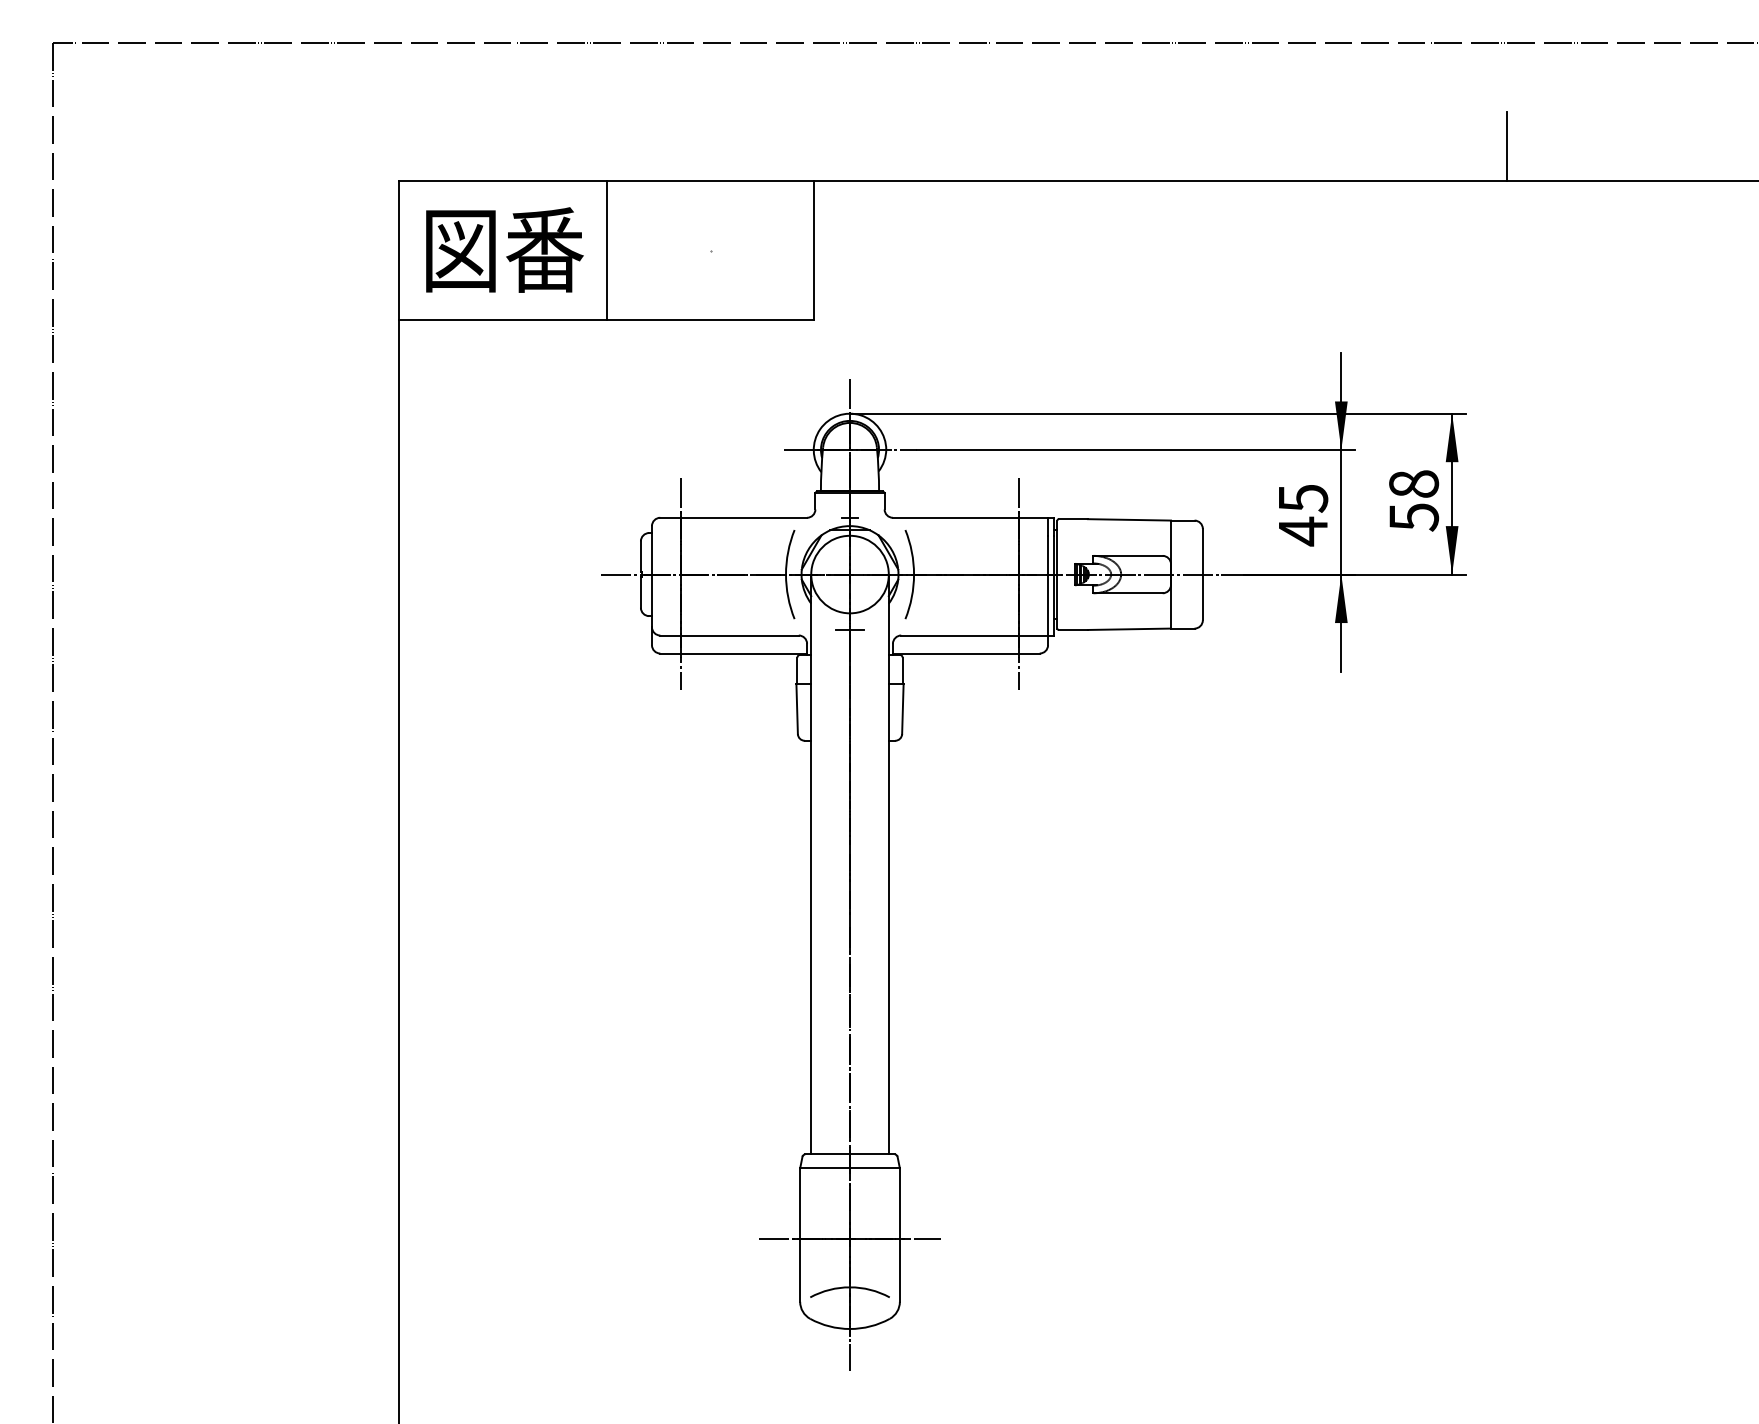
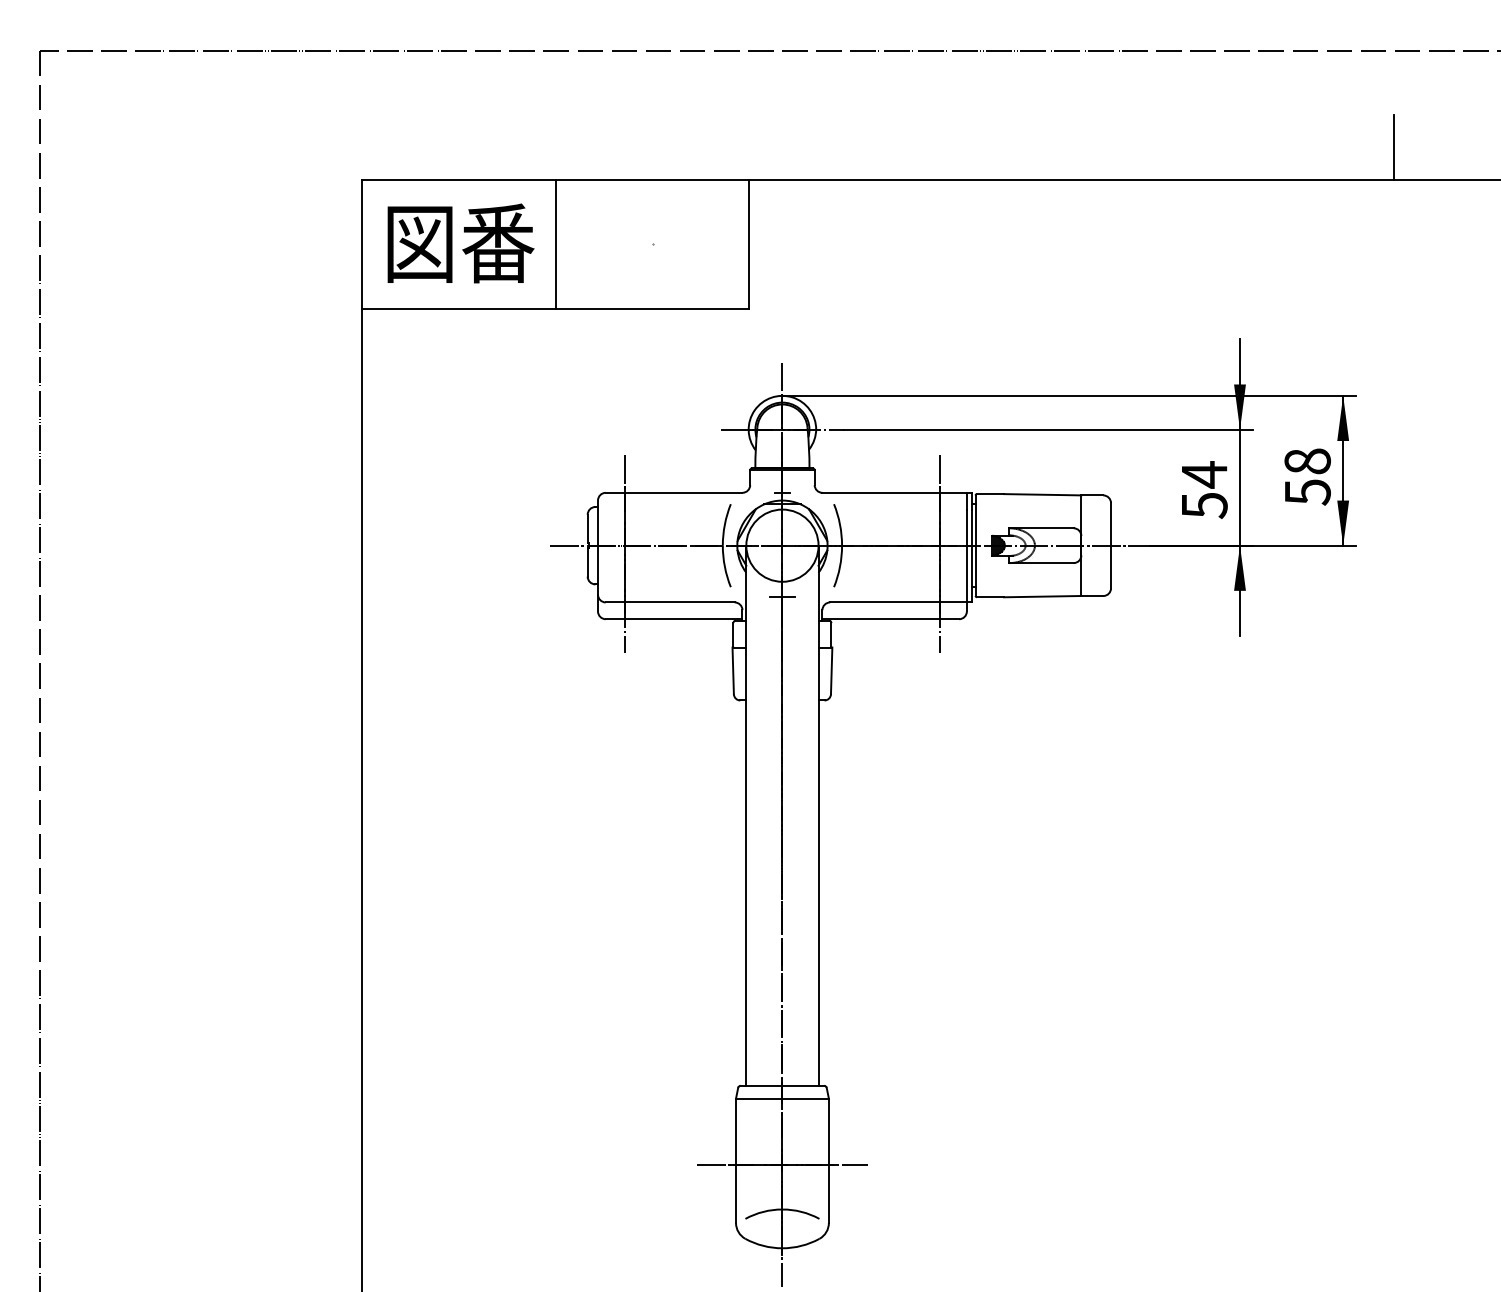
text: (1303, 514) -> (1204, 489), 45 -> 54

